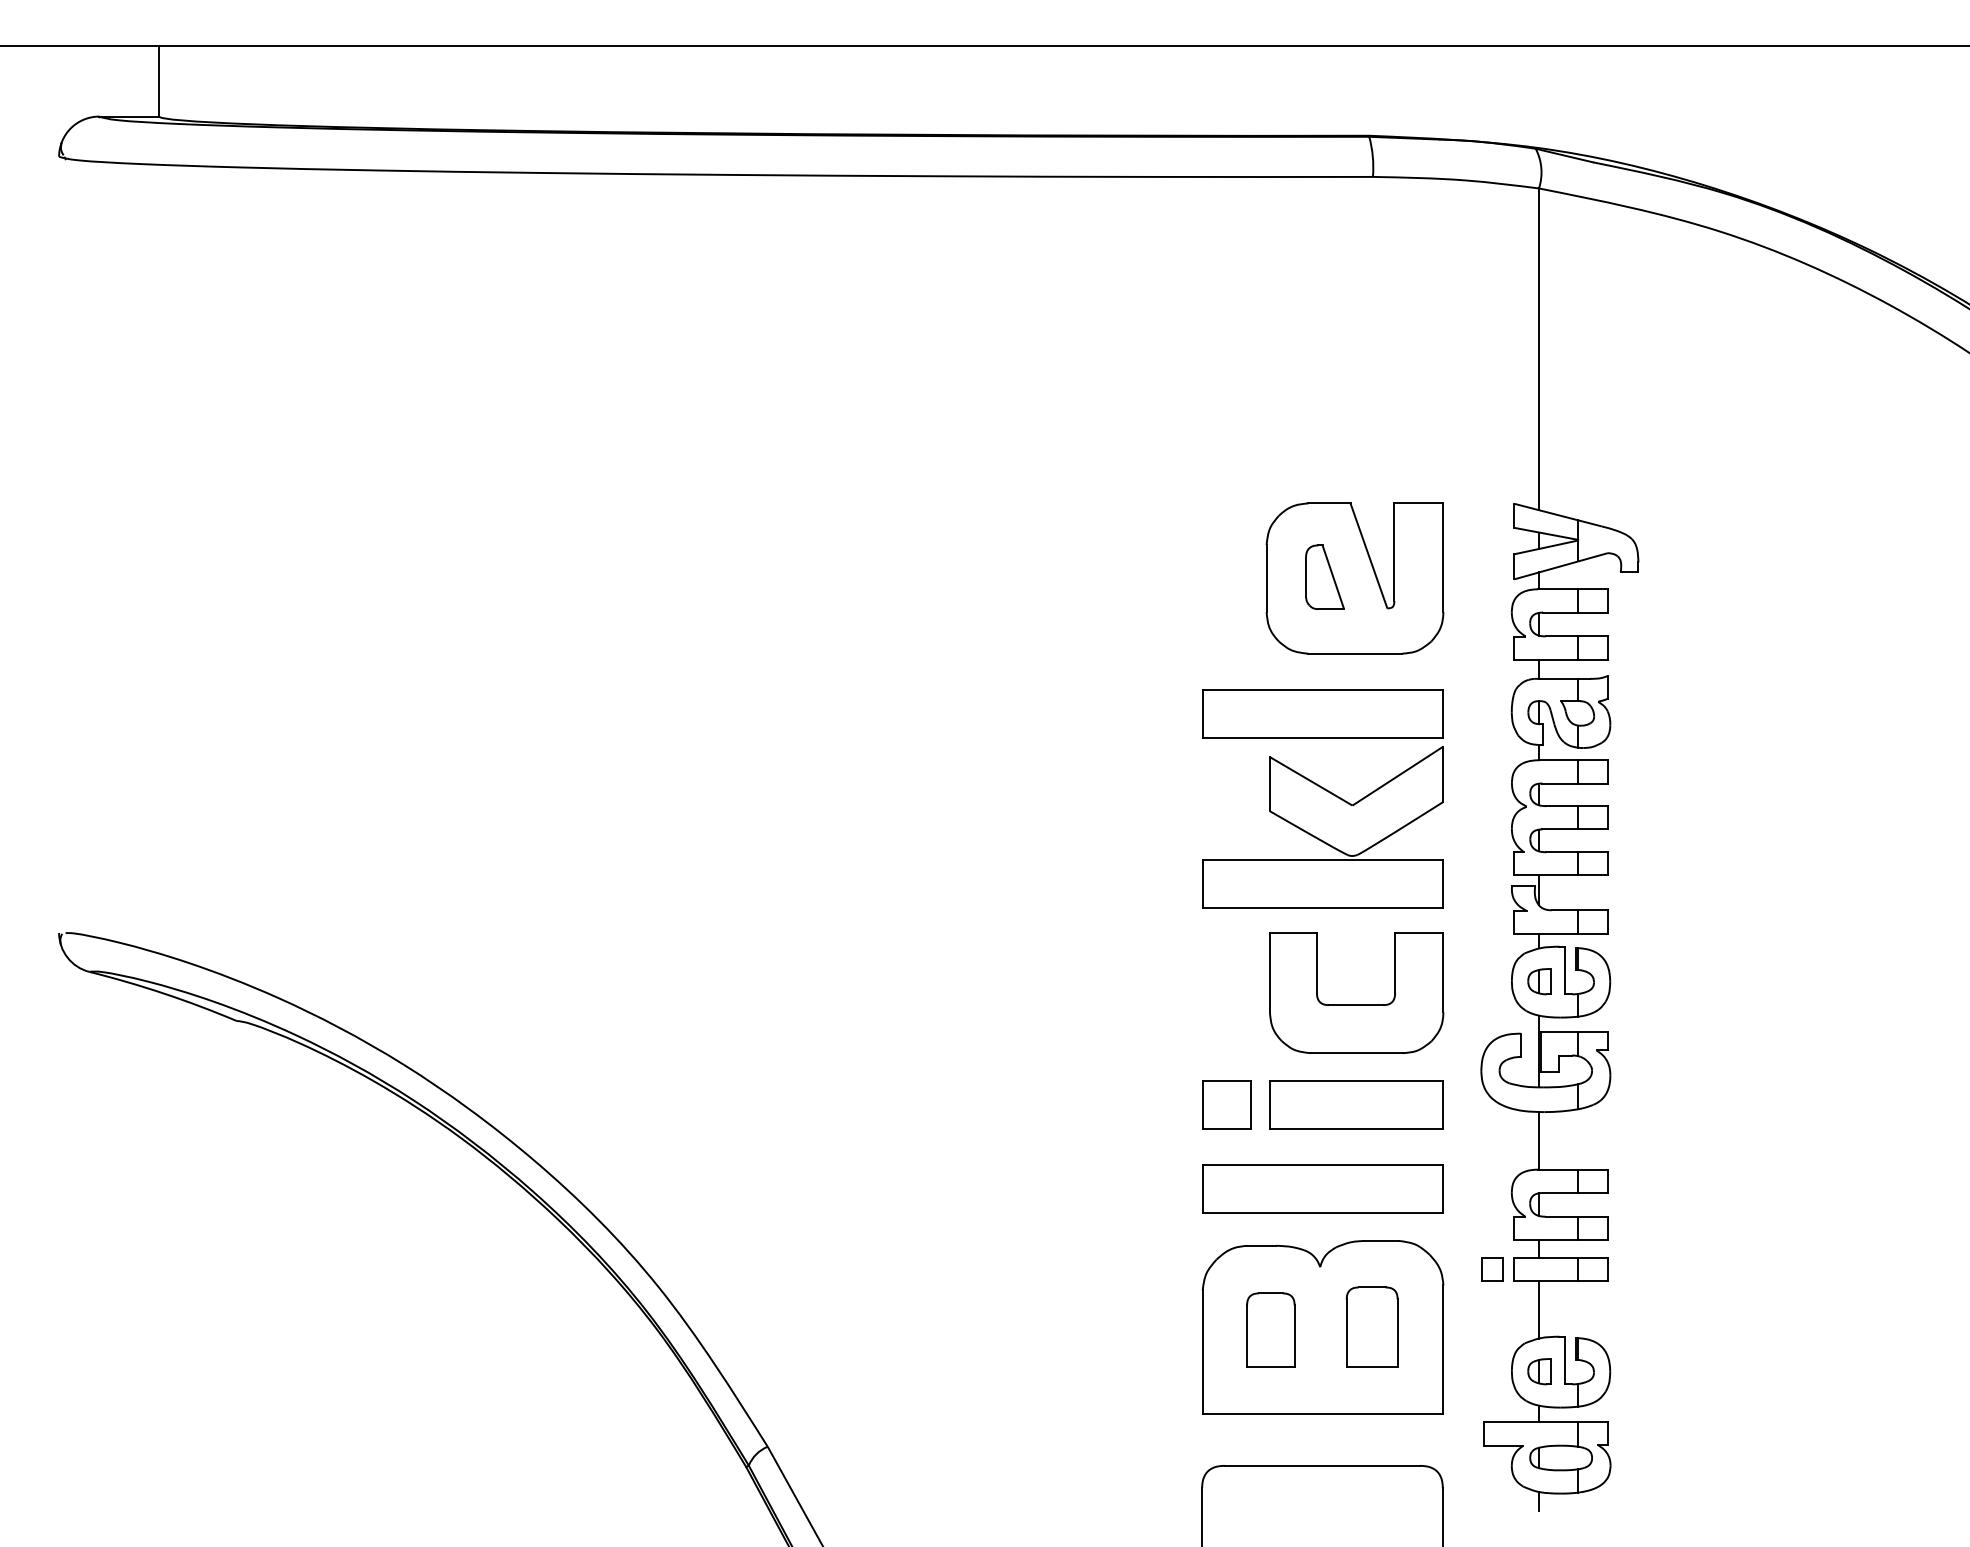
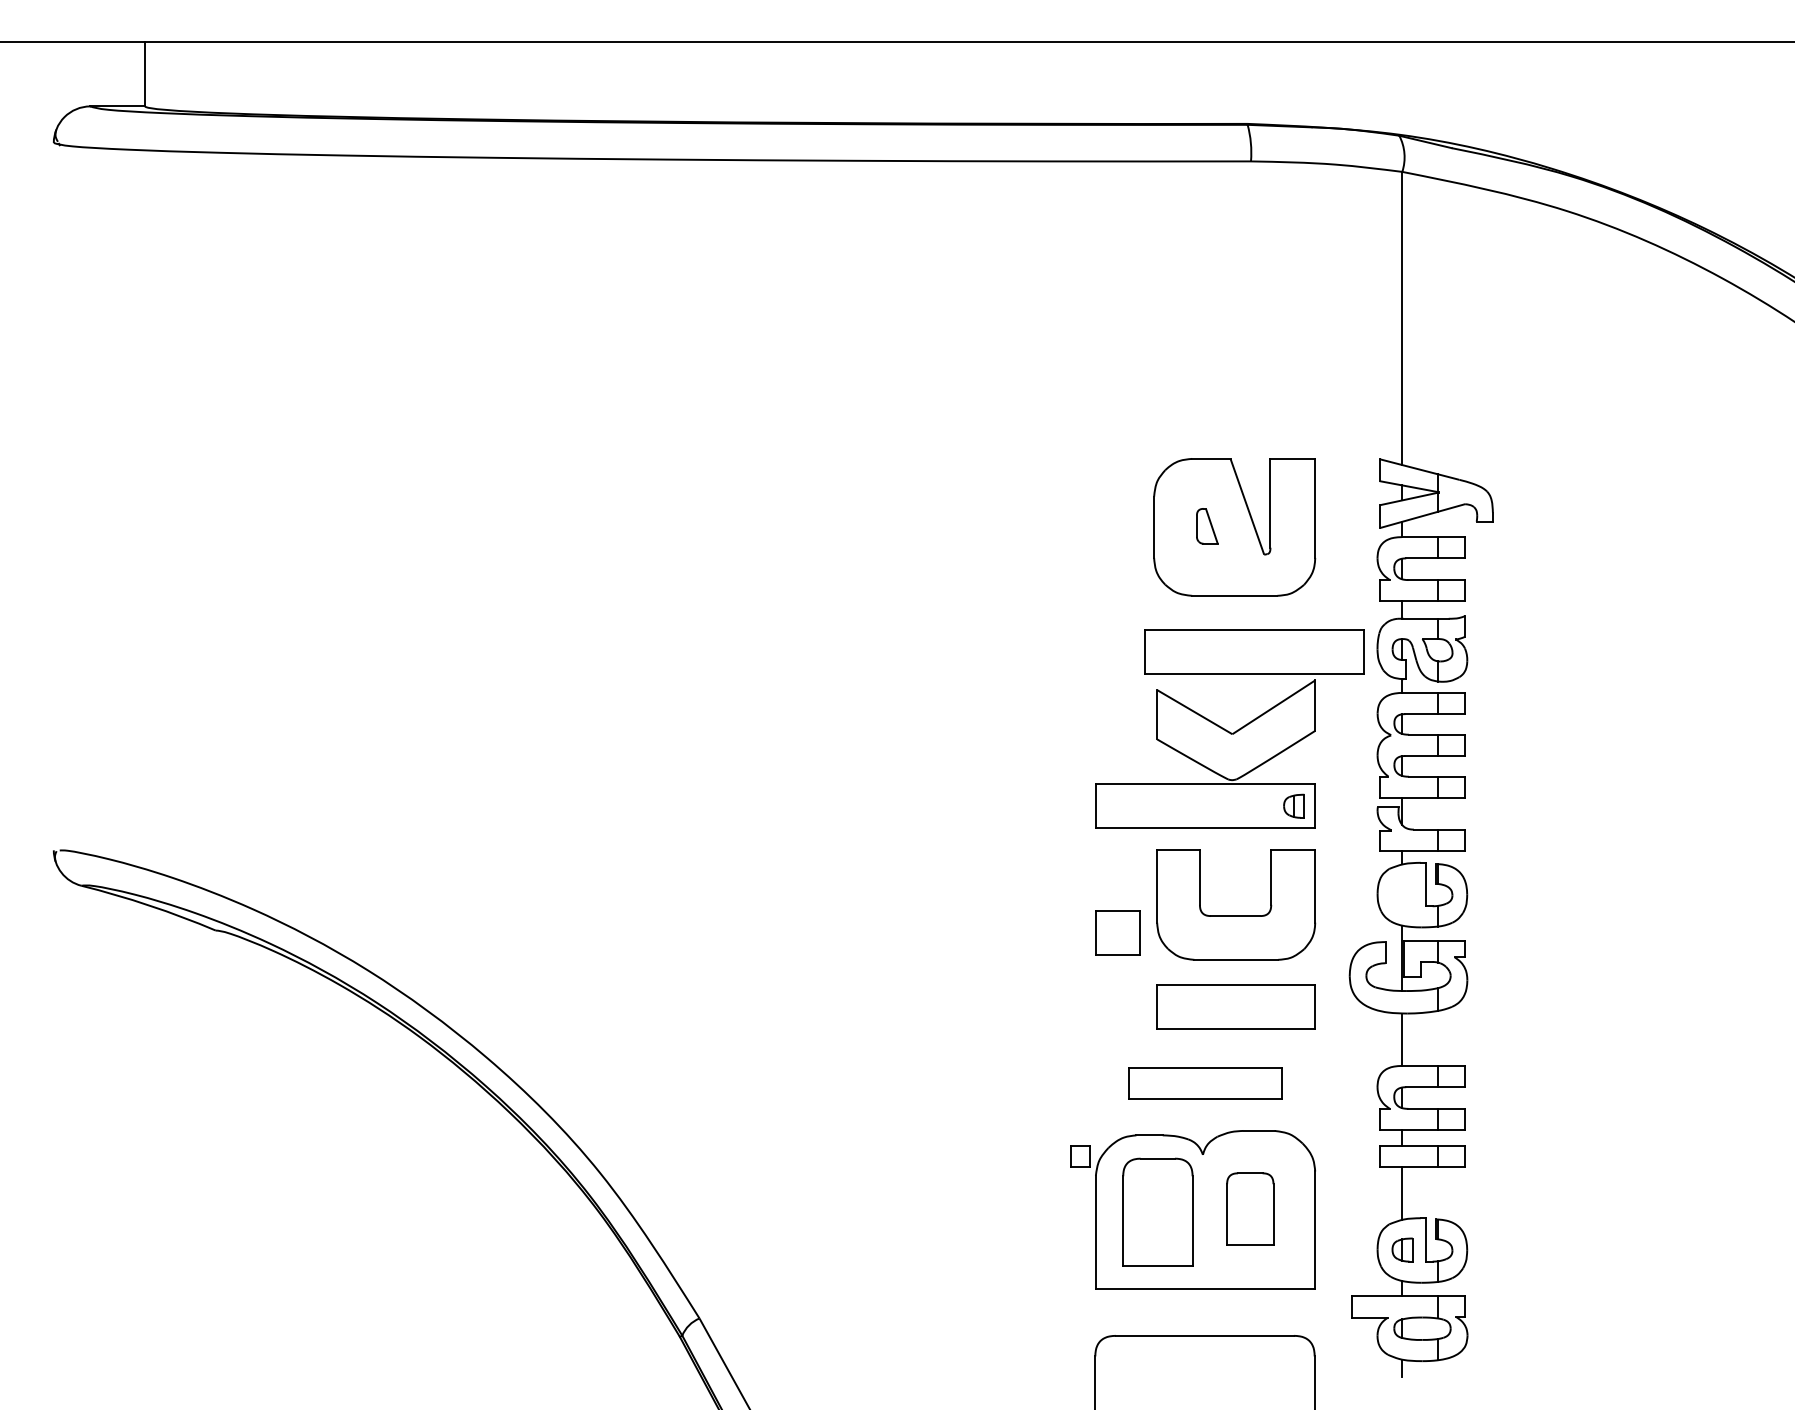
part: (1324, 577) -> (1206, 526), size x0.6
part: (1322, 713) -> (1254, 652), moved
part: (1539, 981) -> (1294, 806), moved
part: (1226, 1104) -> (1117, 932), moved
part: (1322, 1188) -> (1205, 1083), size x0.7
part: (1492, 1269) -> (1080, 1156), moved
part: (1270, 1329) -> (1157, 1211), size x1.6

